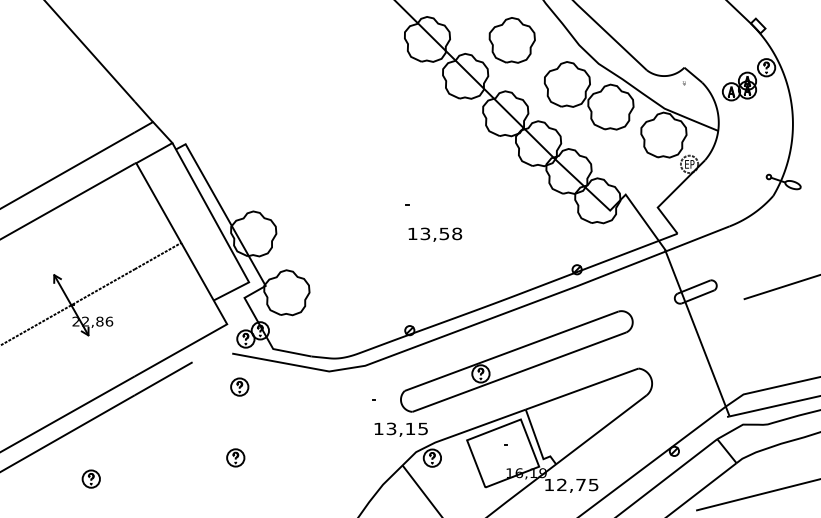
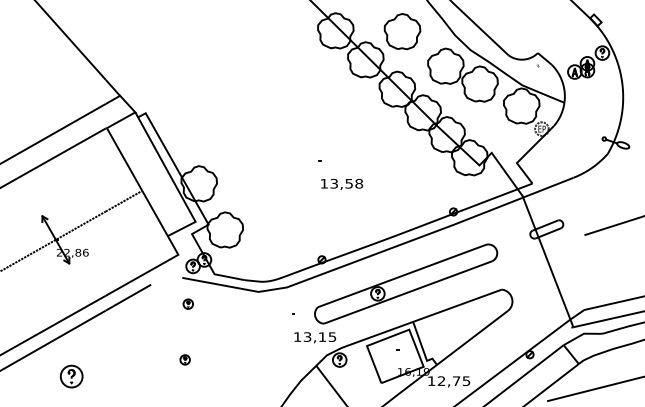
part: (239, 386) -> (188, 303), size x0.7
part: (235, 457) -> (184, 359), size x0.7
part: (90, 478) -> (70, 376), size x1.6

